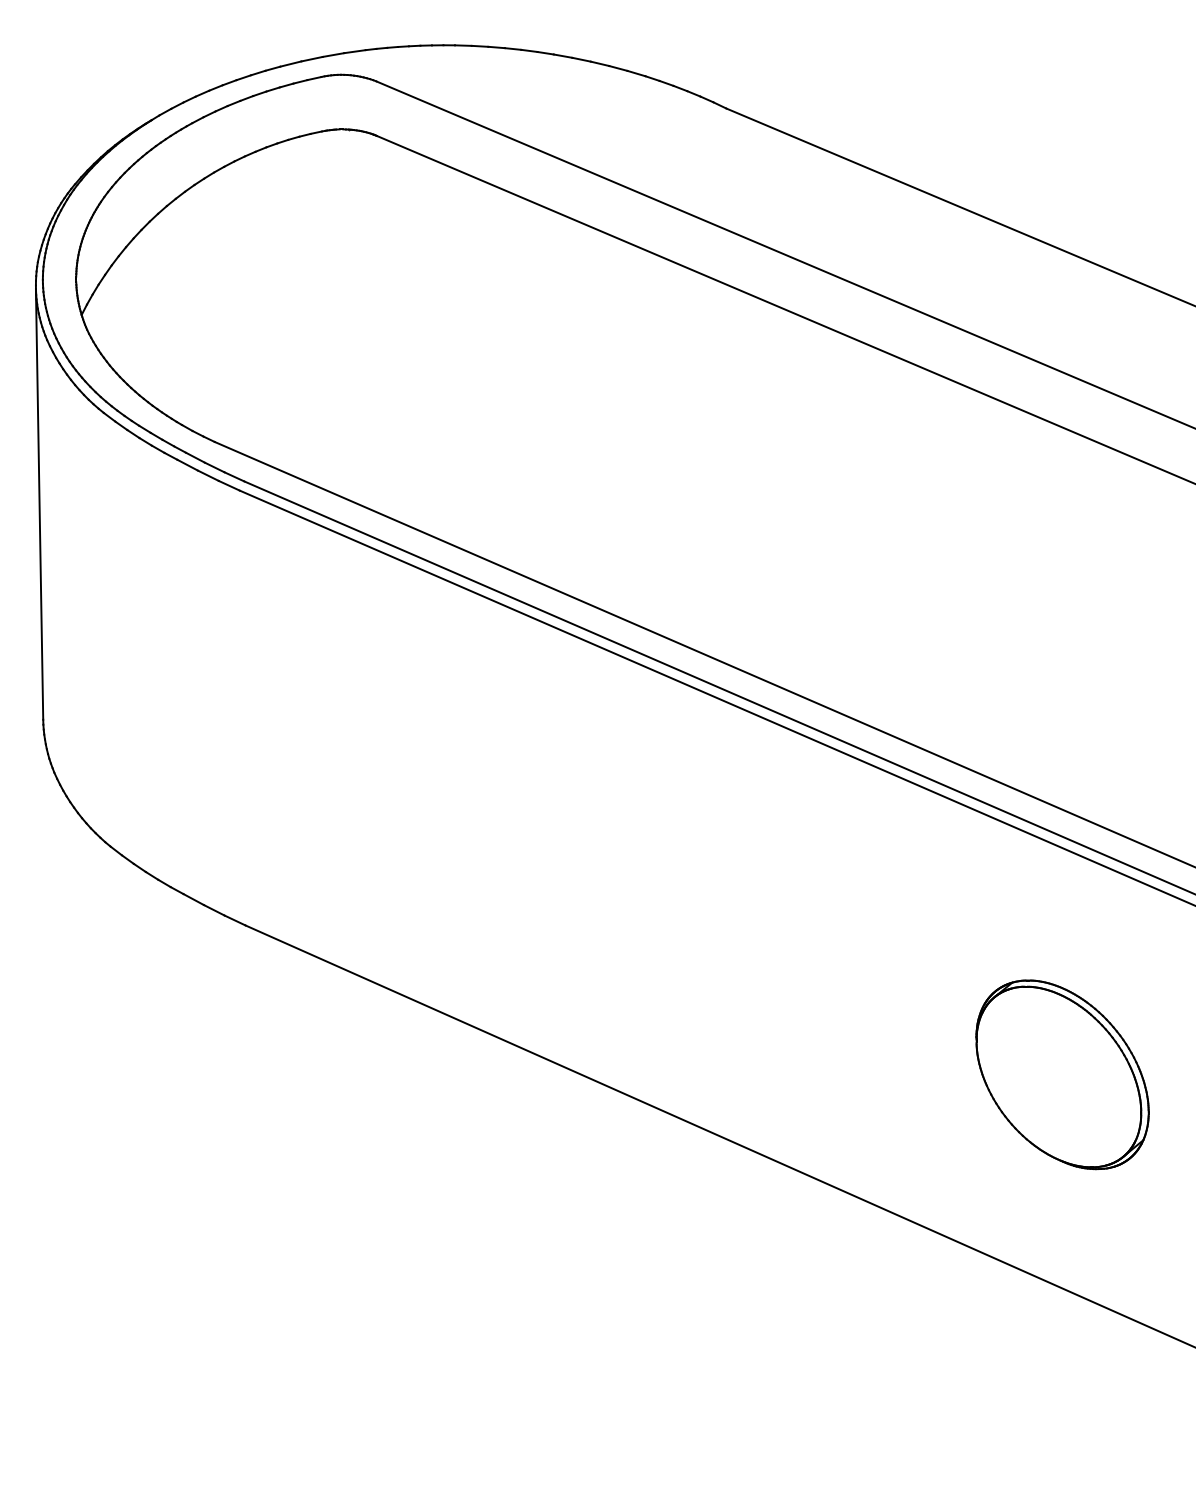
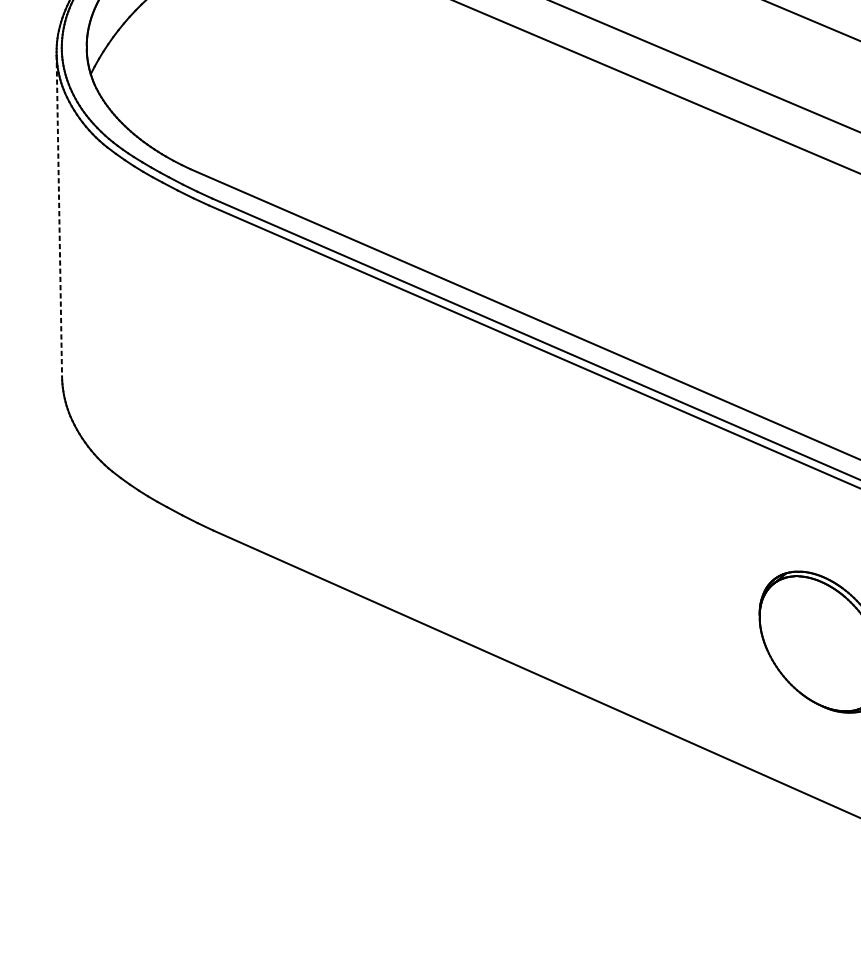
line: (39, 504) -> (59, 215), solid -> dashed

